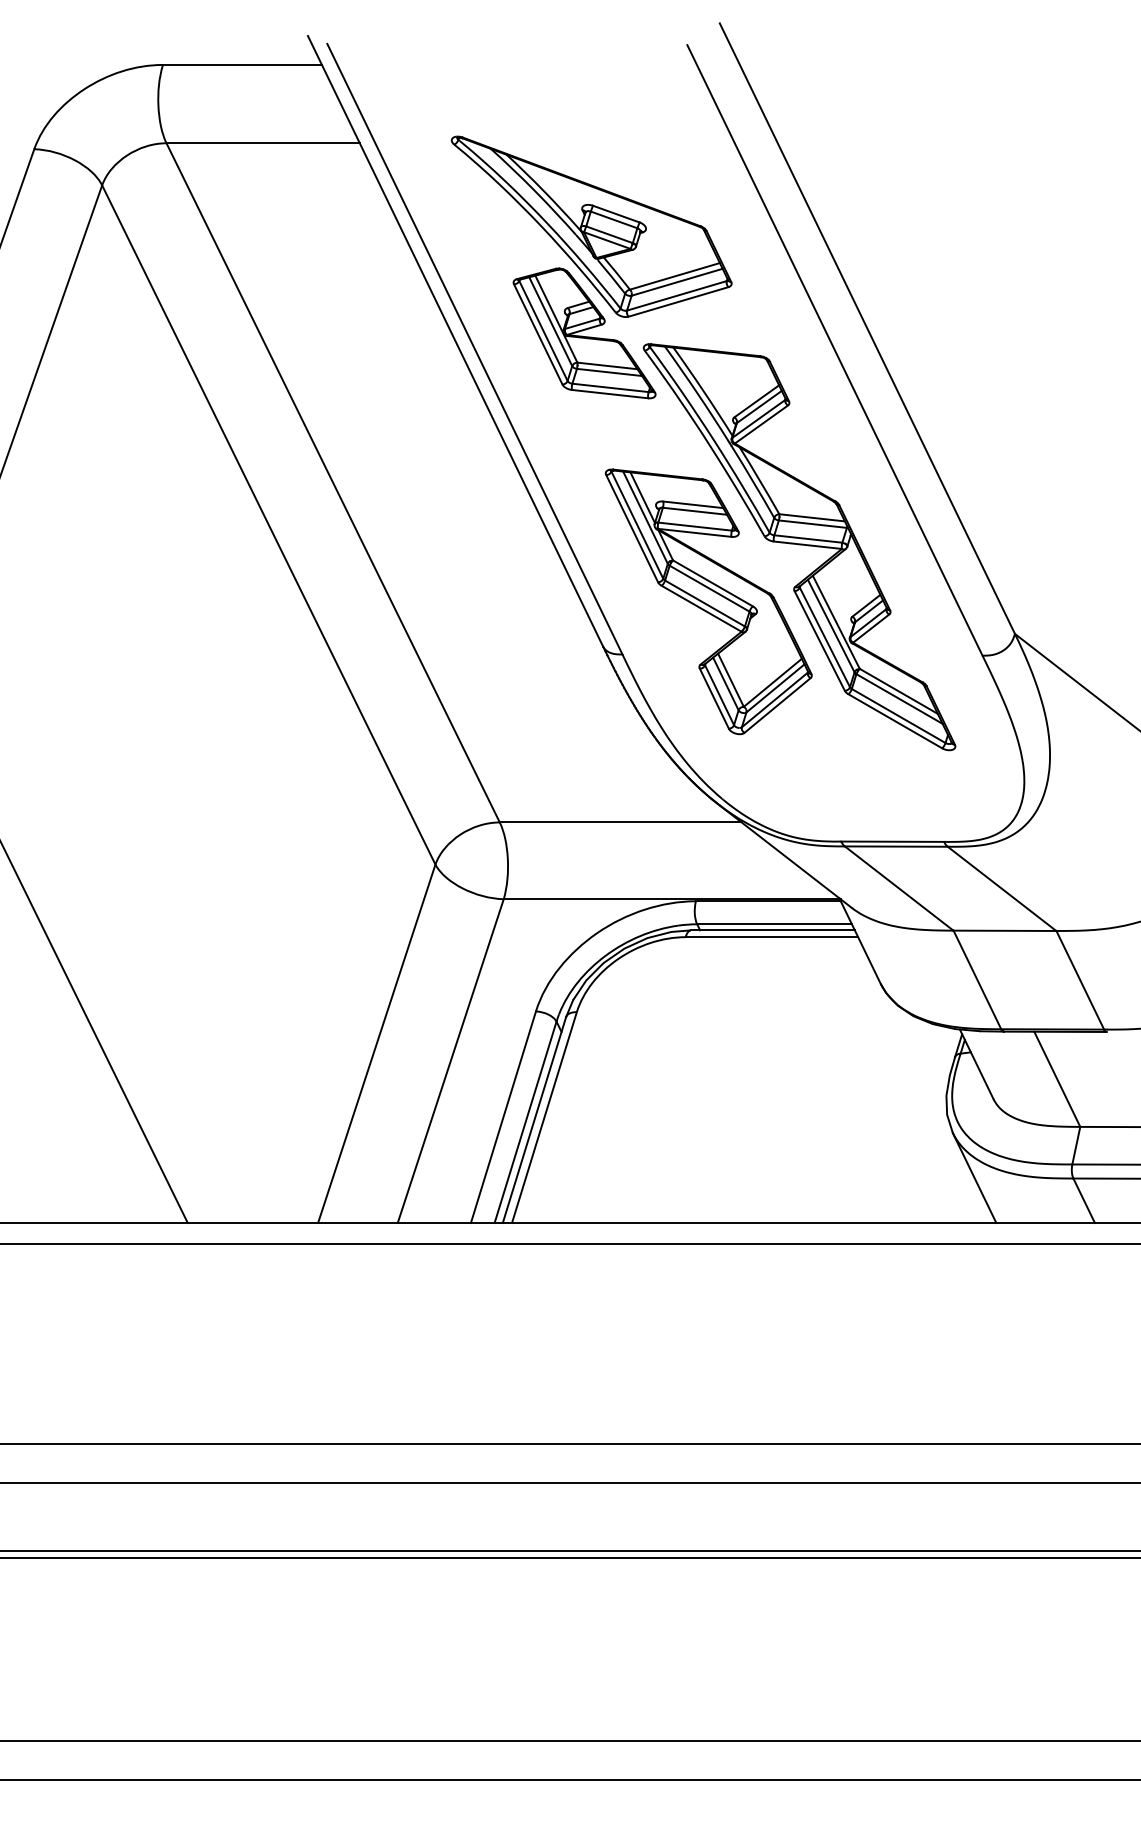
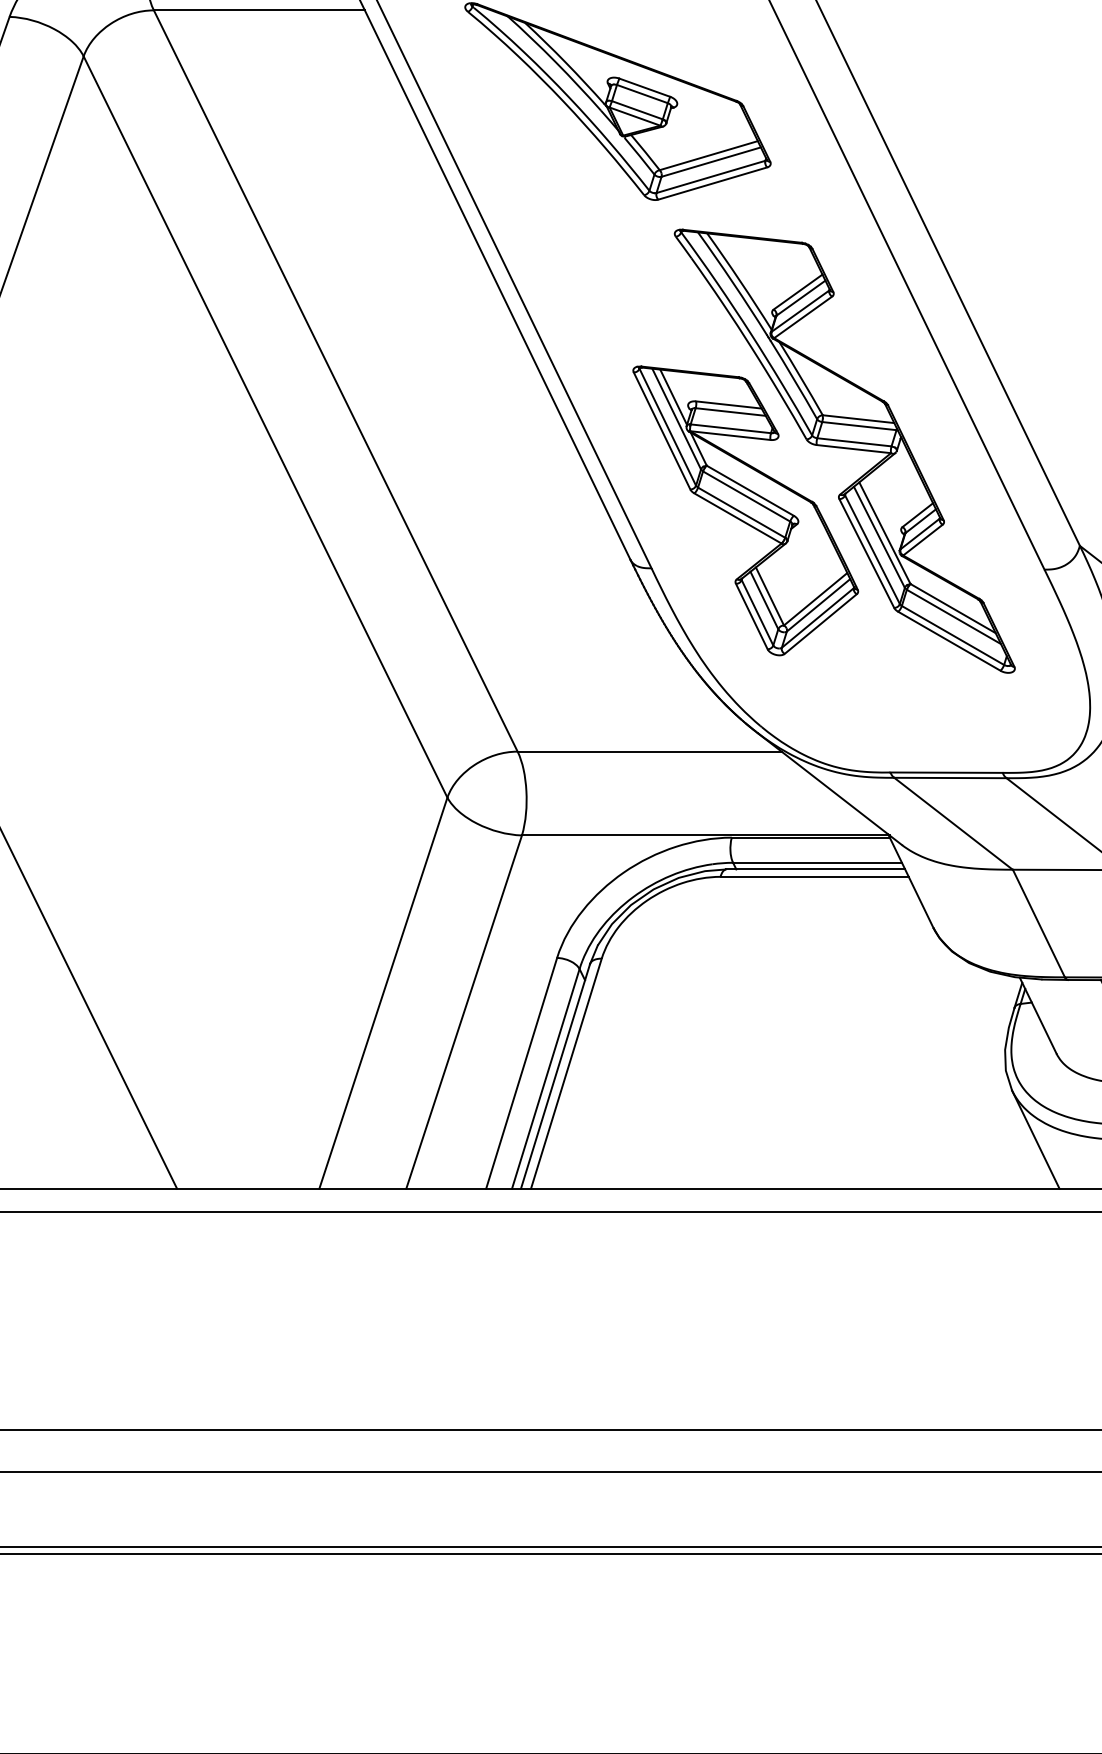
part: (584, 333) -> (610, 218), removed

